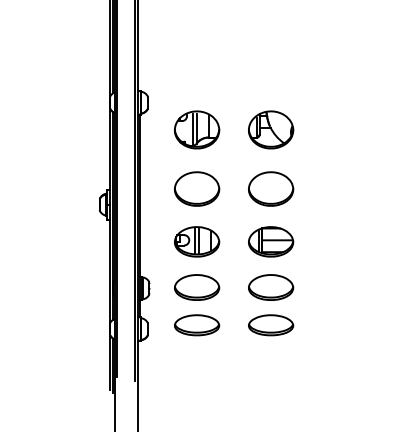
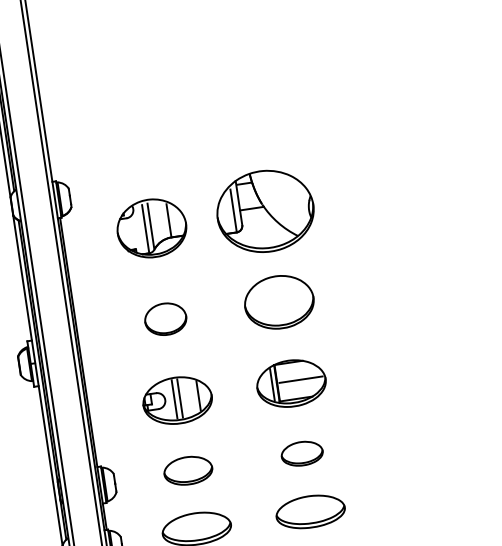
part: (271, 129) -> (266, 210), size x1.4
part: (197, 188) -> (166, 318), size x0.6
part: (197, 287) -> (188, 470), size x0.7
part: (271, 287) -> (302, 453), size x0.6

